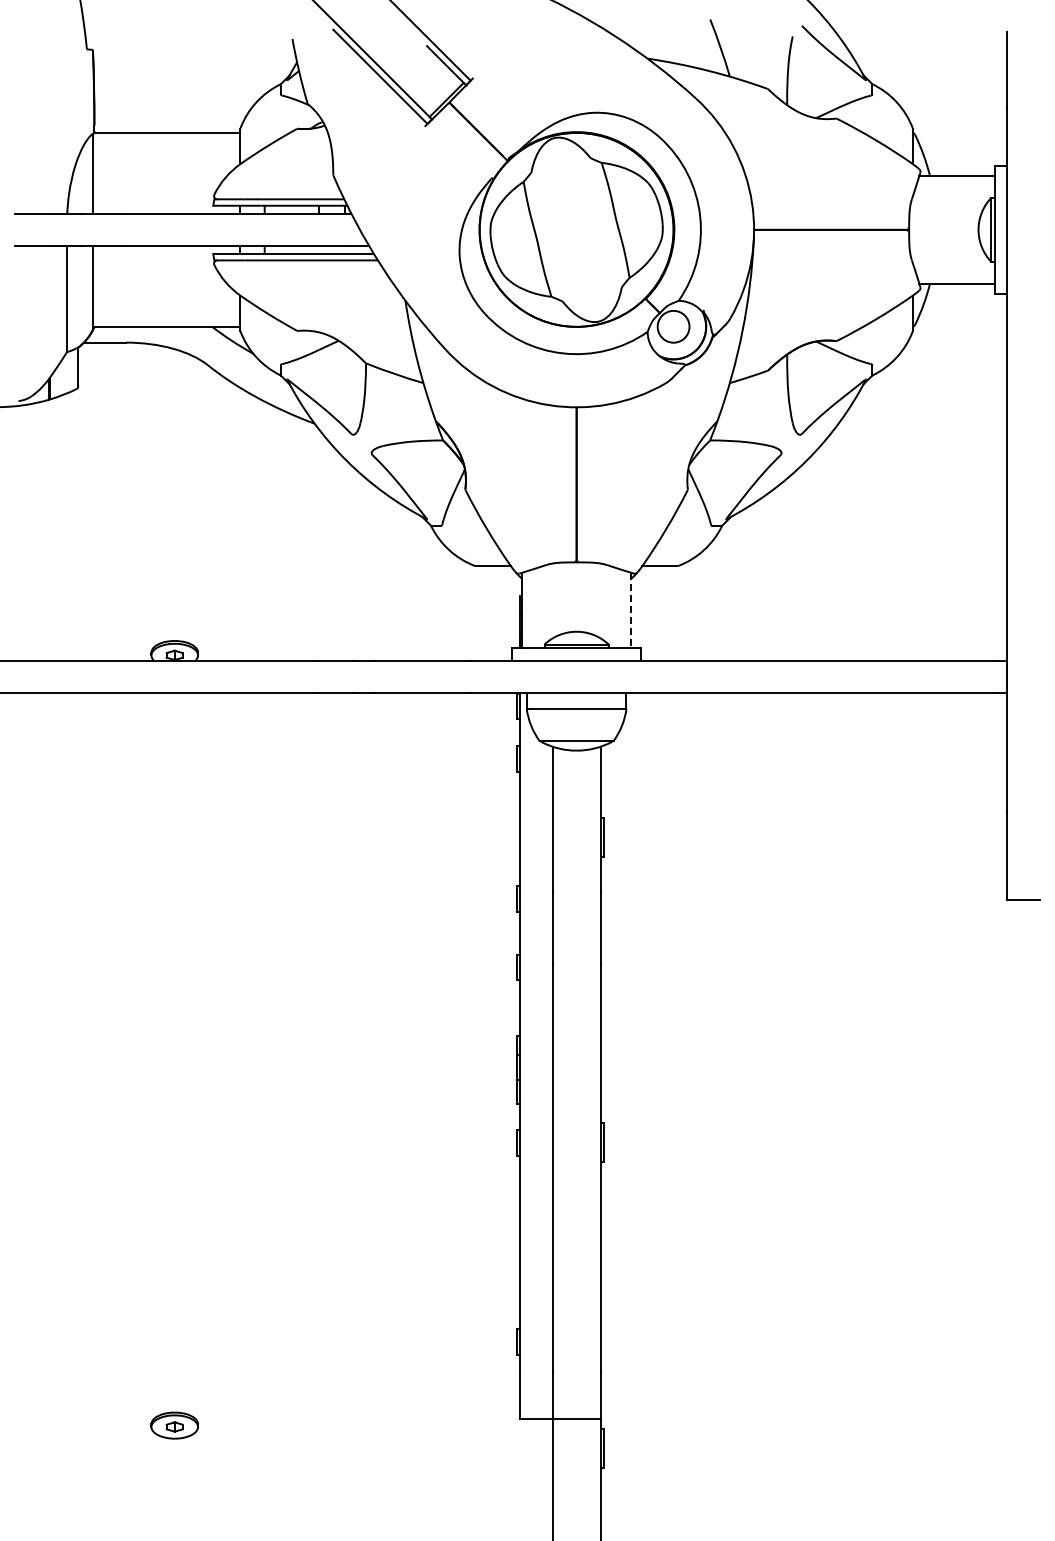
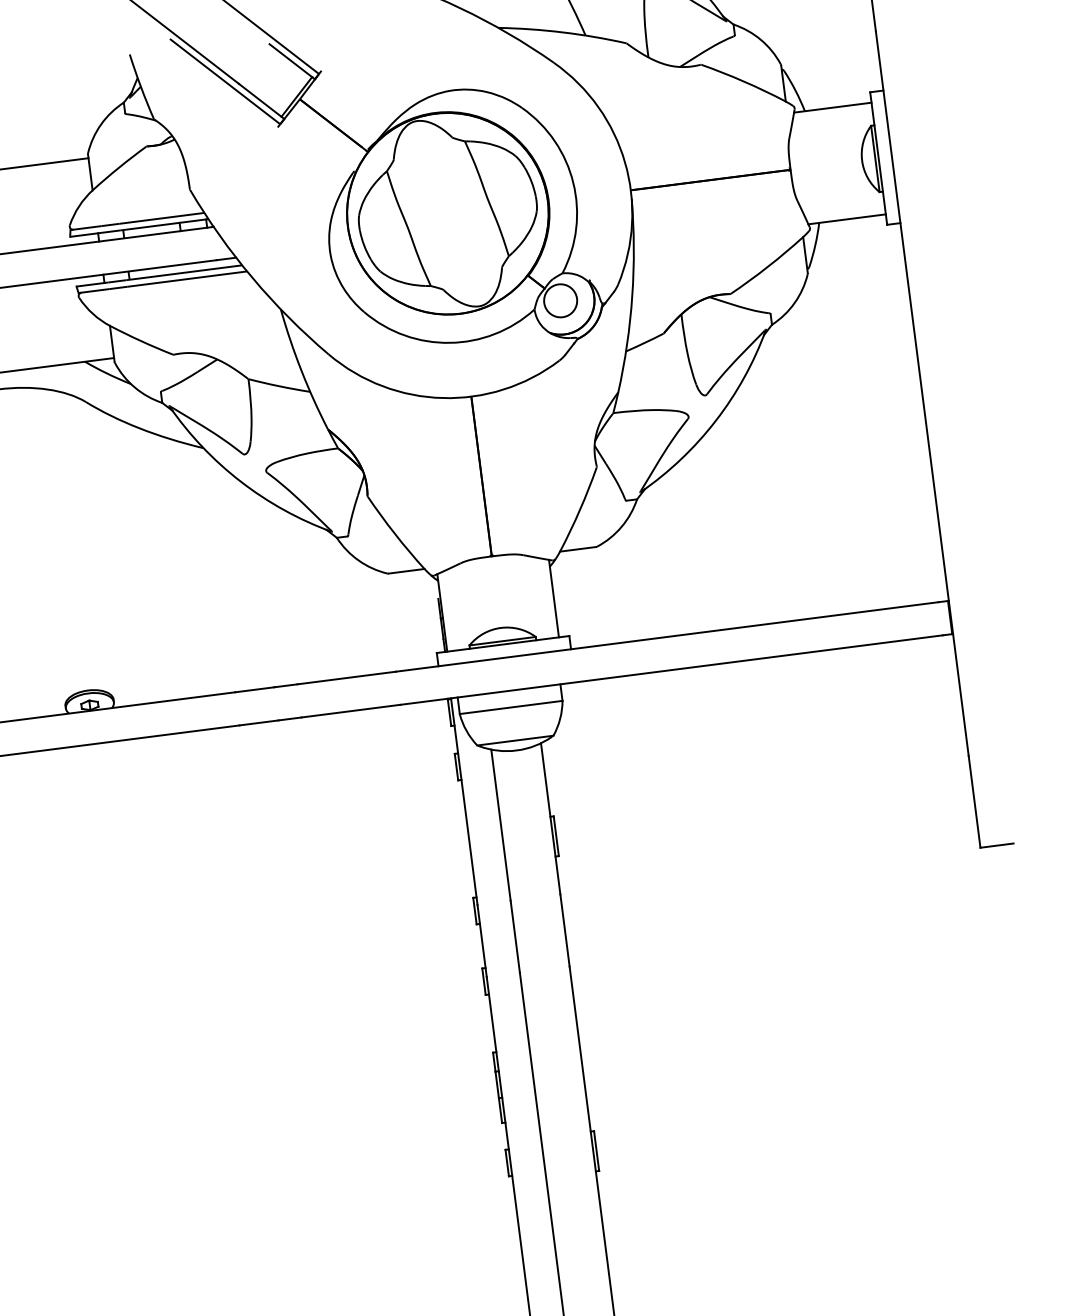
line: (630, 610) -> (553, 598), dashed -> solid

